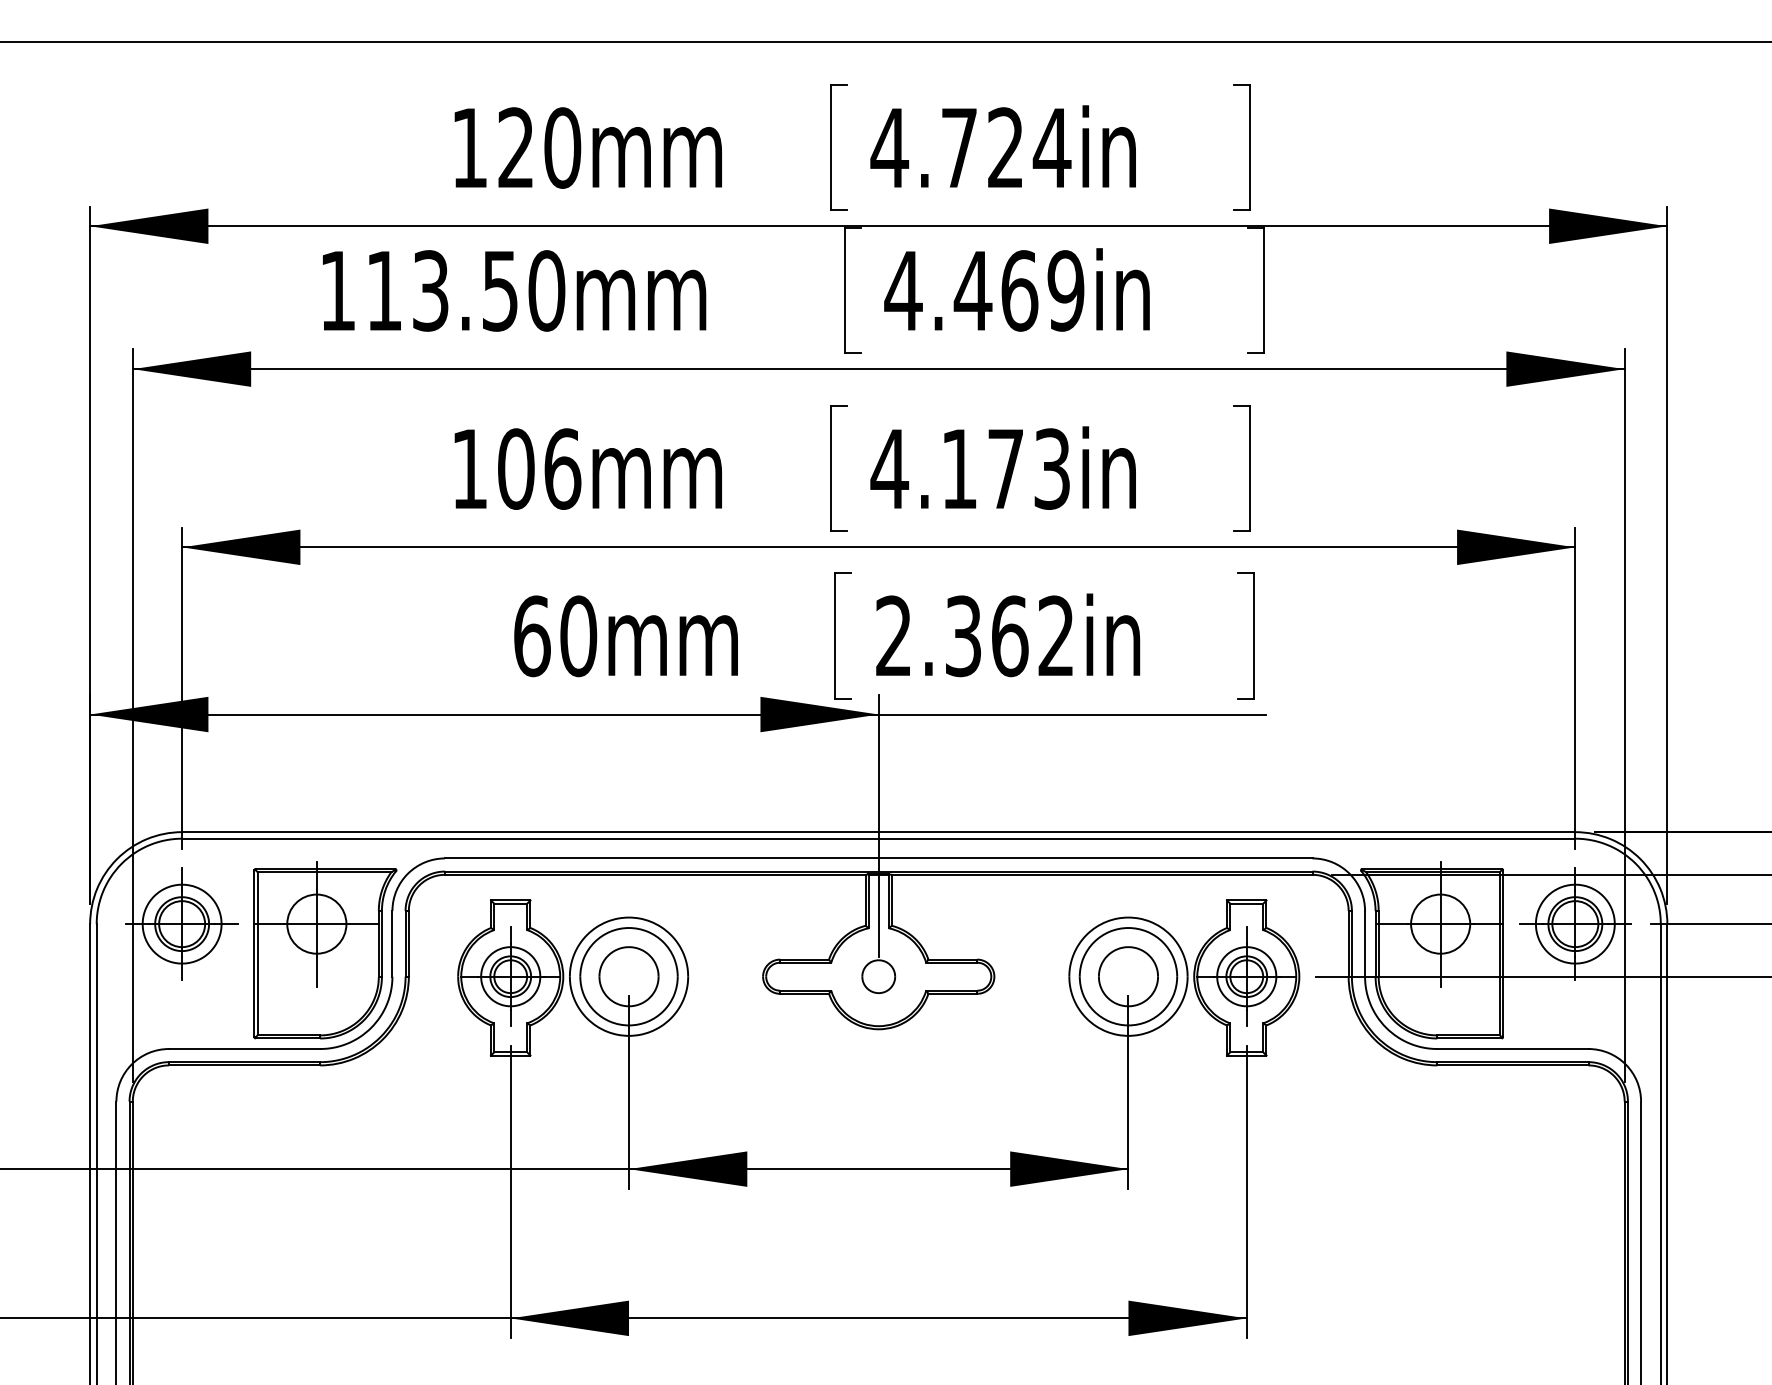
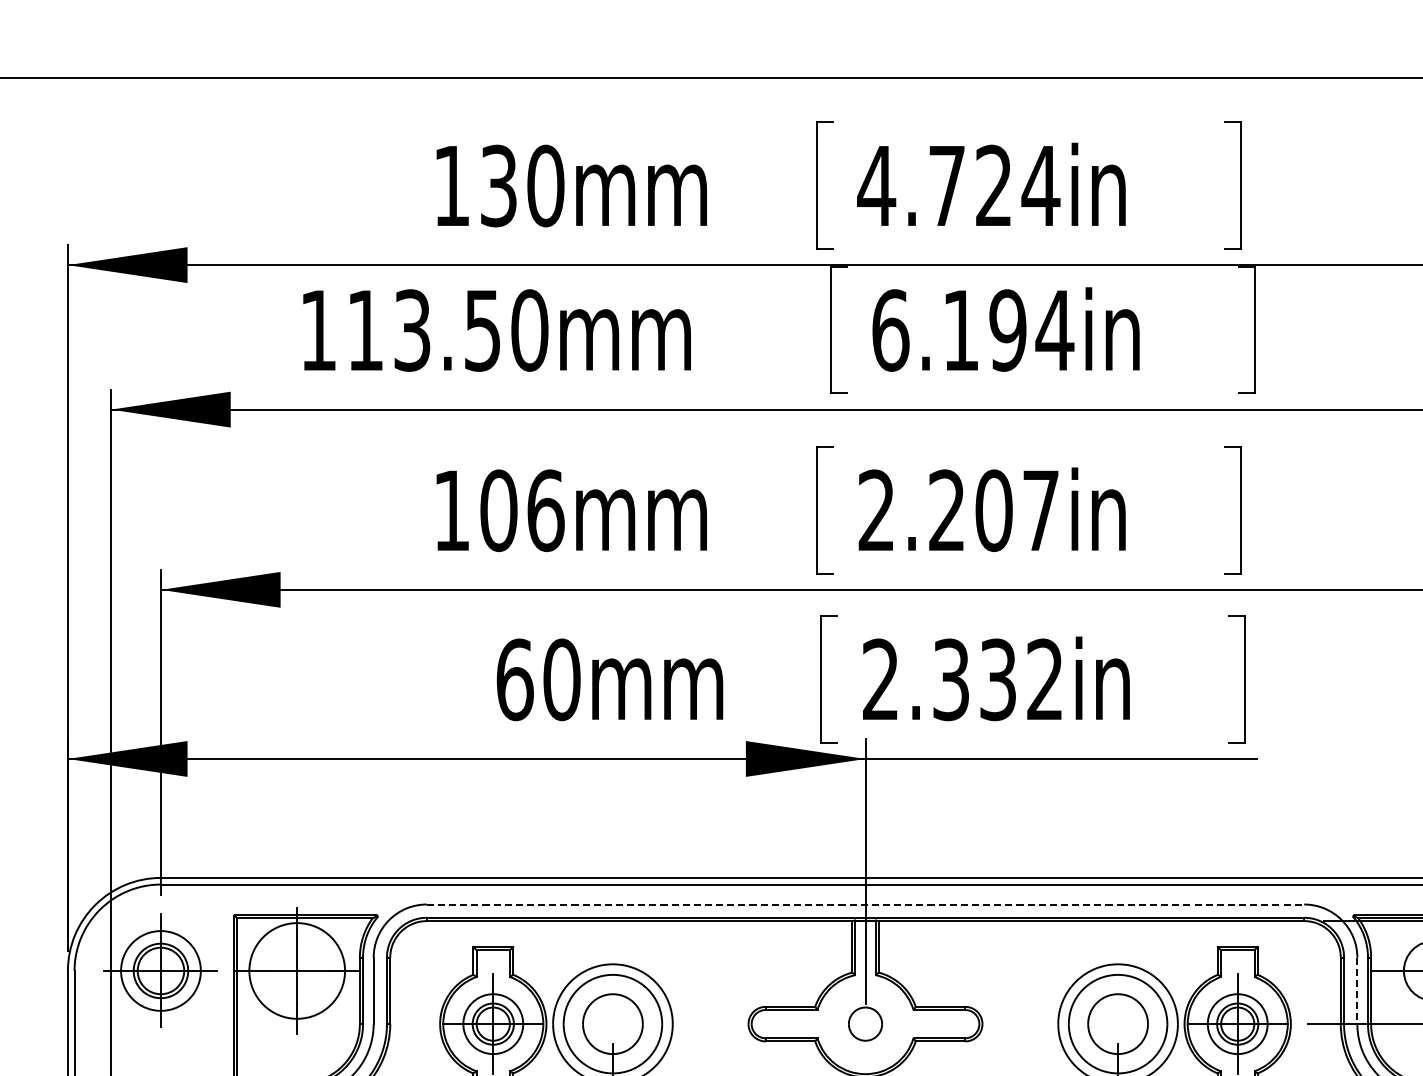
text: (515, 147) -> (498, 185), 120mm -> 130mm
text: (984, 290) -> (972, 330), 4.469in -> 6.194in
text: (969, 468) -> (957, 510), 4.173in -> 2.207in
text: (1010, 636) -> (998, 680), 2.362in -> 2.332in
line: (878, 858) -> (865, 904), solid -> dashed
circle: (316, 923) -> (296, 970), size x1.6
line: (1365, 943) -> (1357, 990), solid -> dashed

